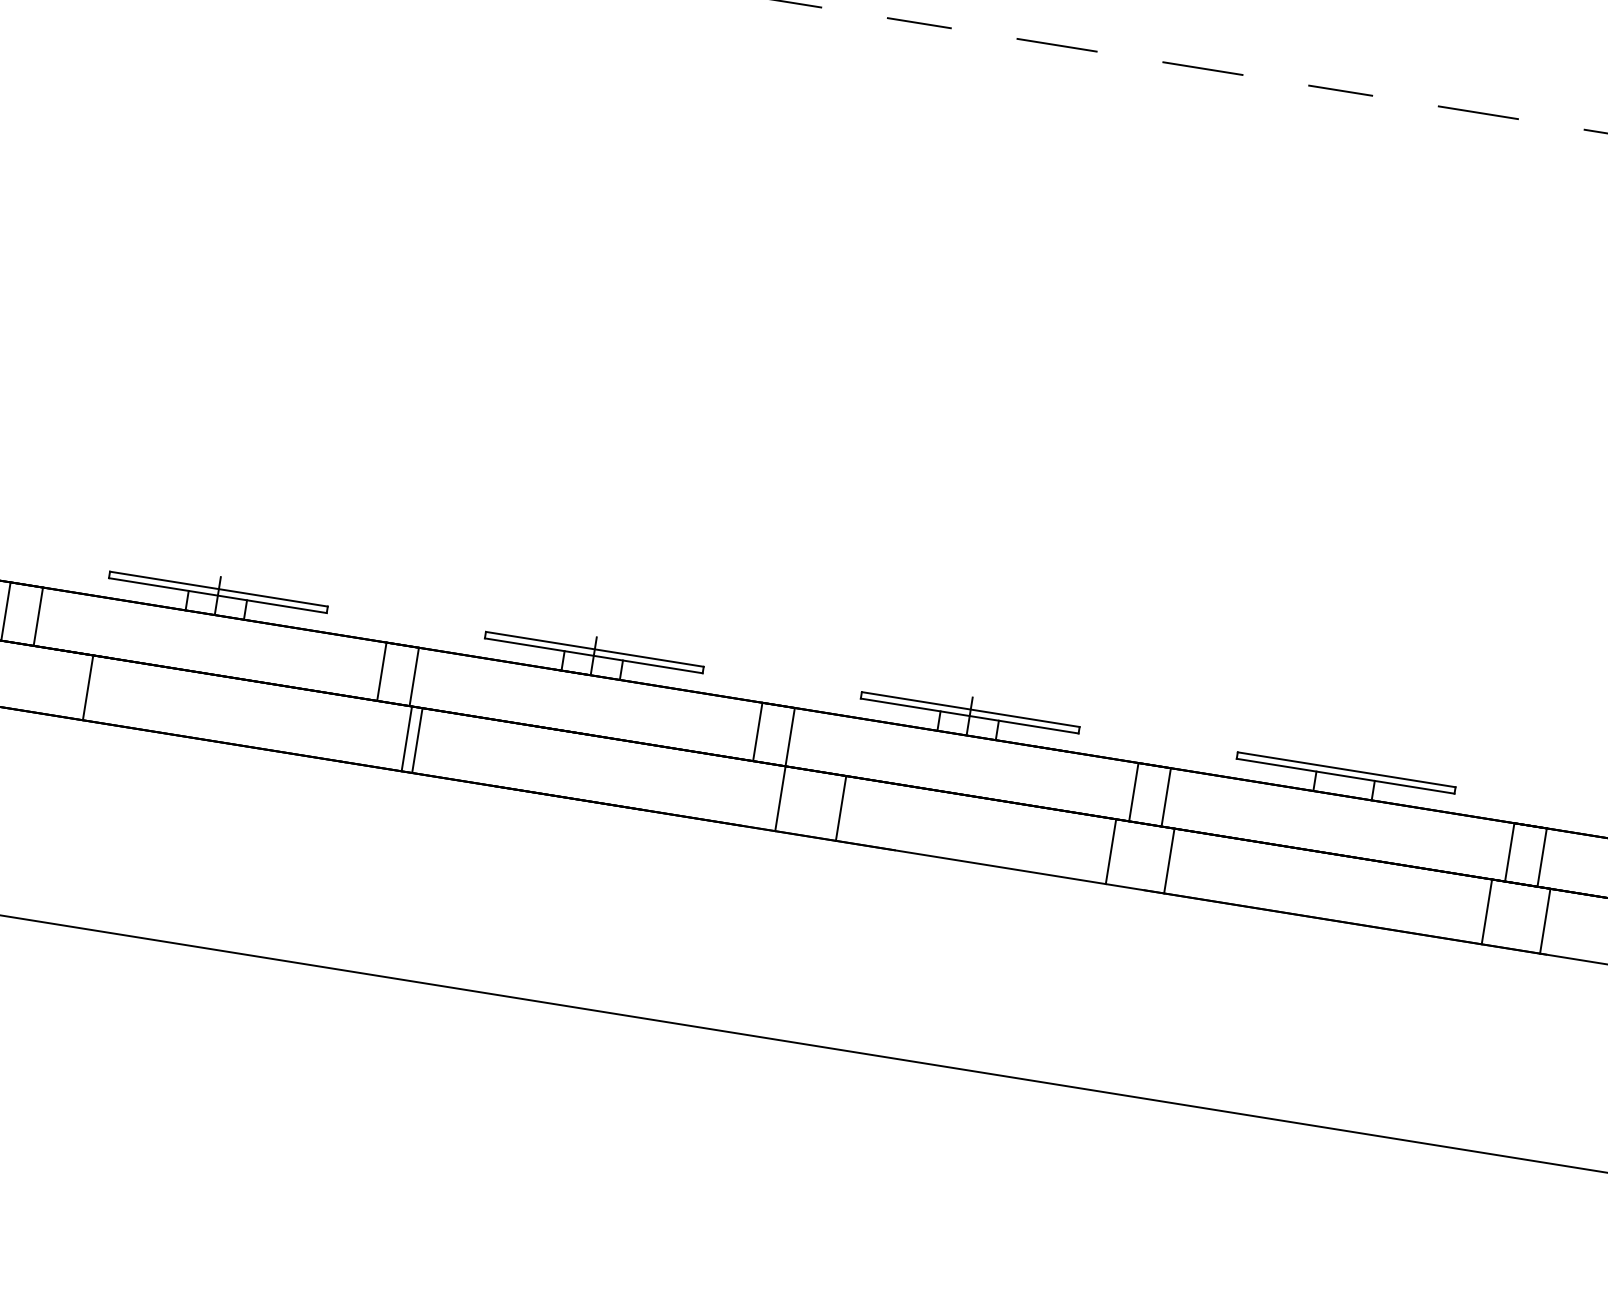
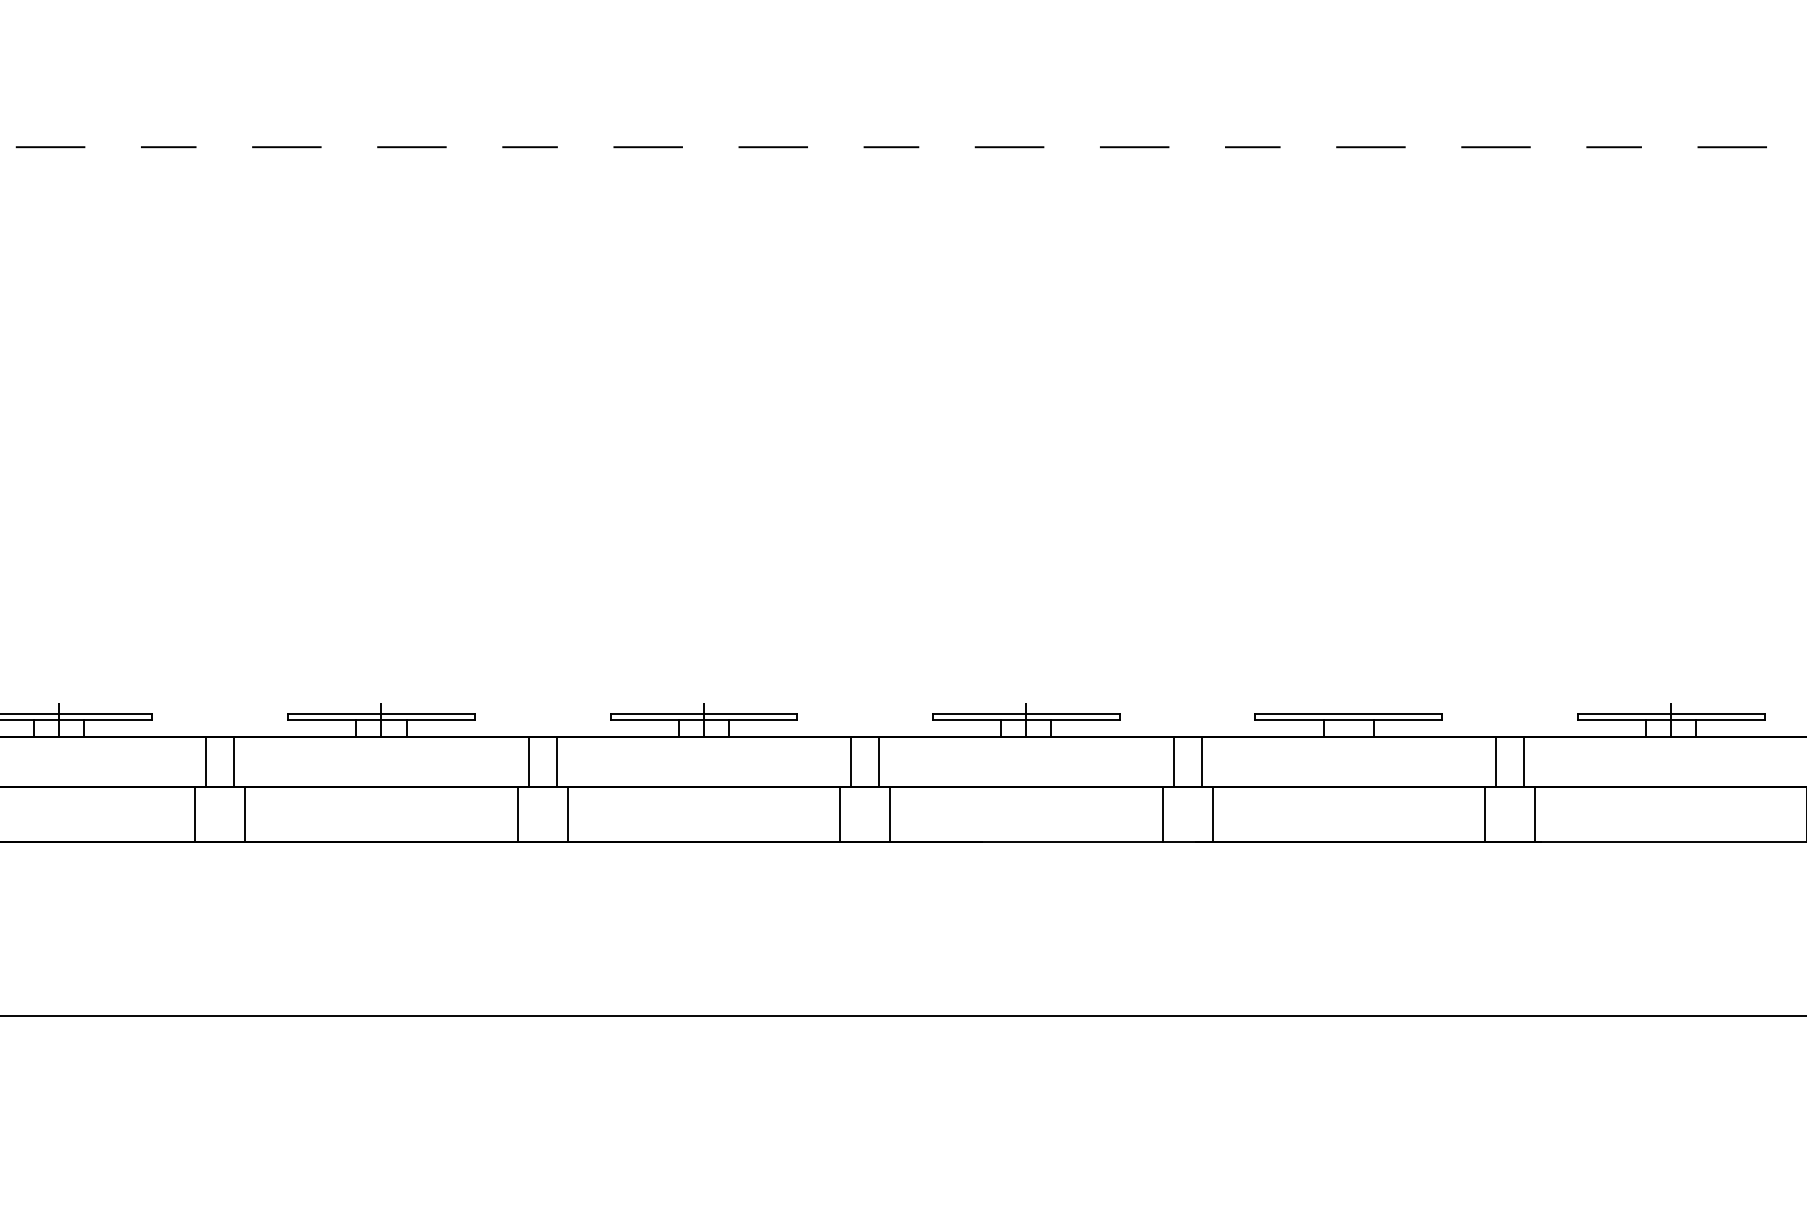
line: (88, 687) -> (245, 814), moved
line: (406, 738) -> (517, 814), moved
line: (780, 798) -> (840, 814), moved
line: (841, 808) -> (890, 814), moved

